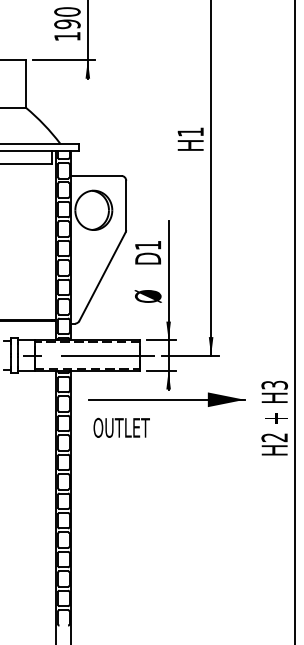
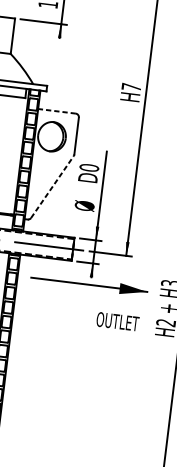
text: (190, 131) -> (131, 86), H1 -> H7
line: (95, 175) -> (56, 110), solid -> dashed
text: (147, 245) -> (88, 167), D1 -> D0
line: (102, 276) -> (52, 186), solid -> dashed
text: (121, 427) -> (117, 321), moved

